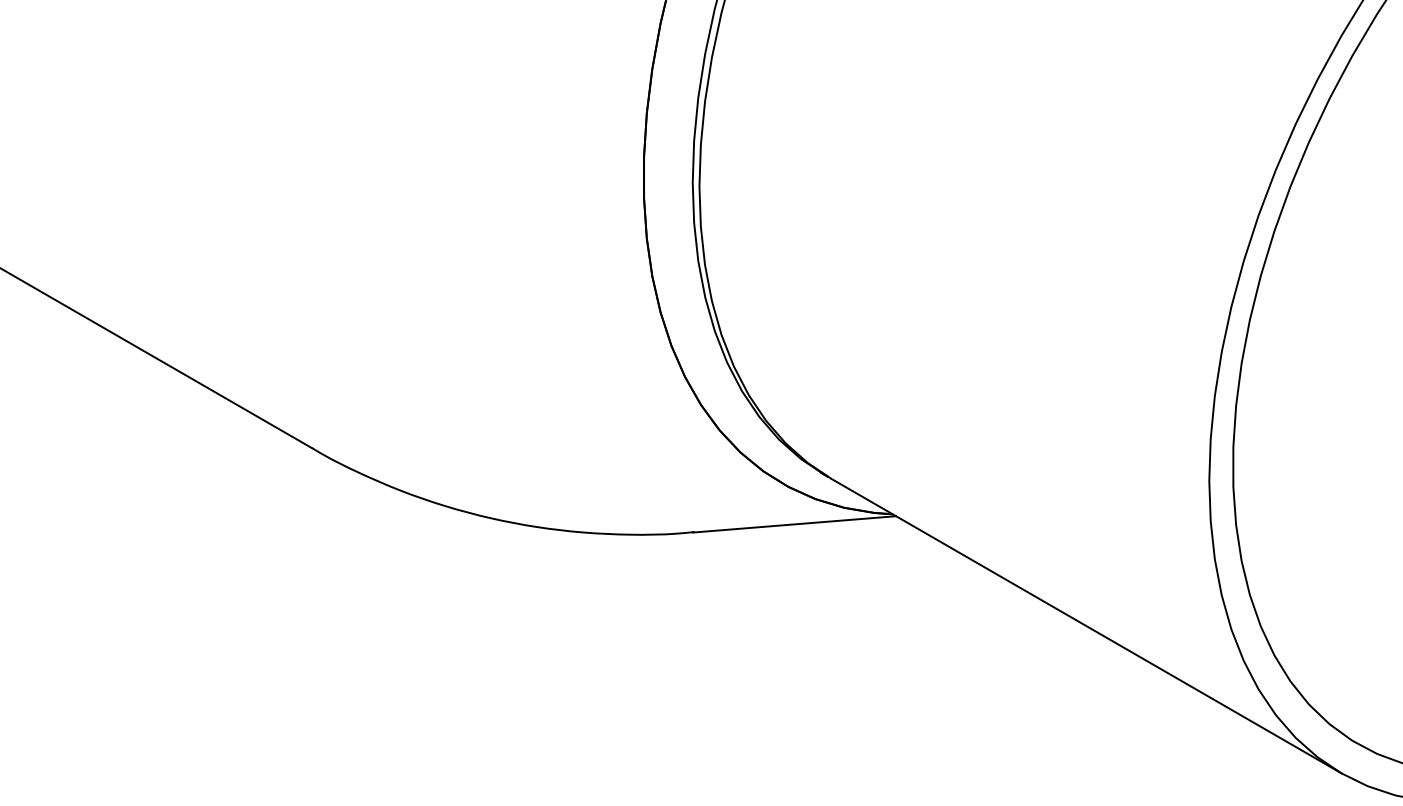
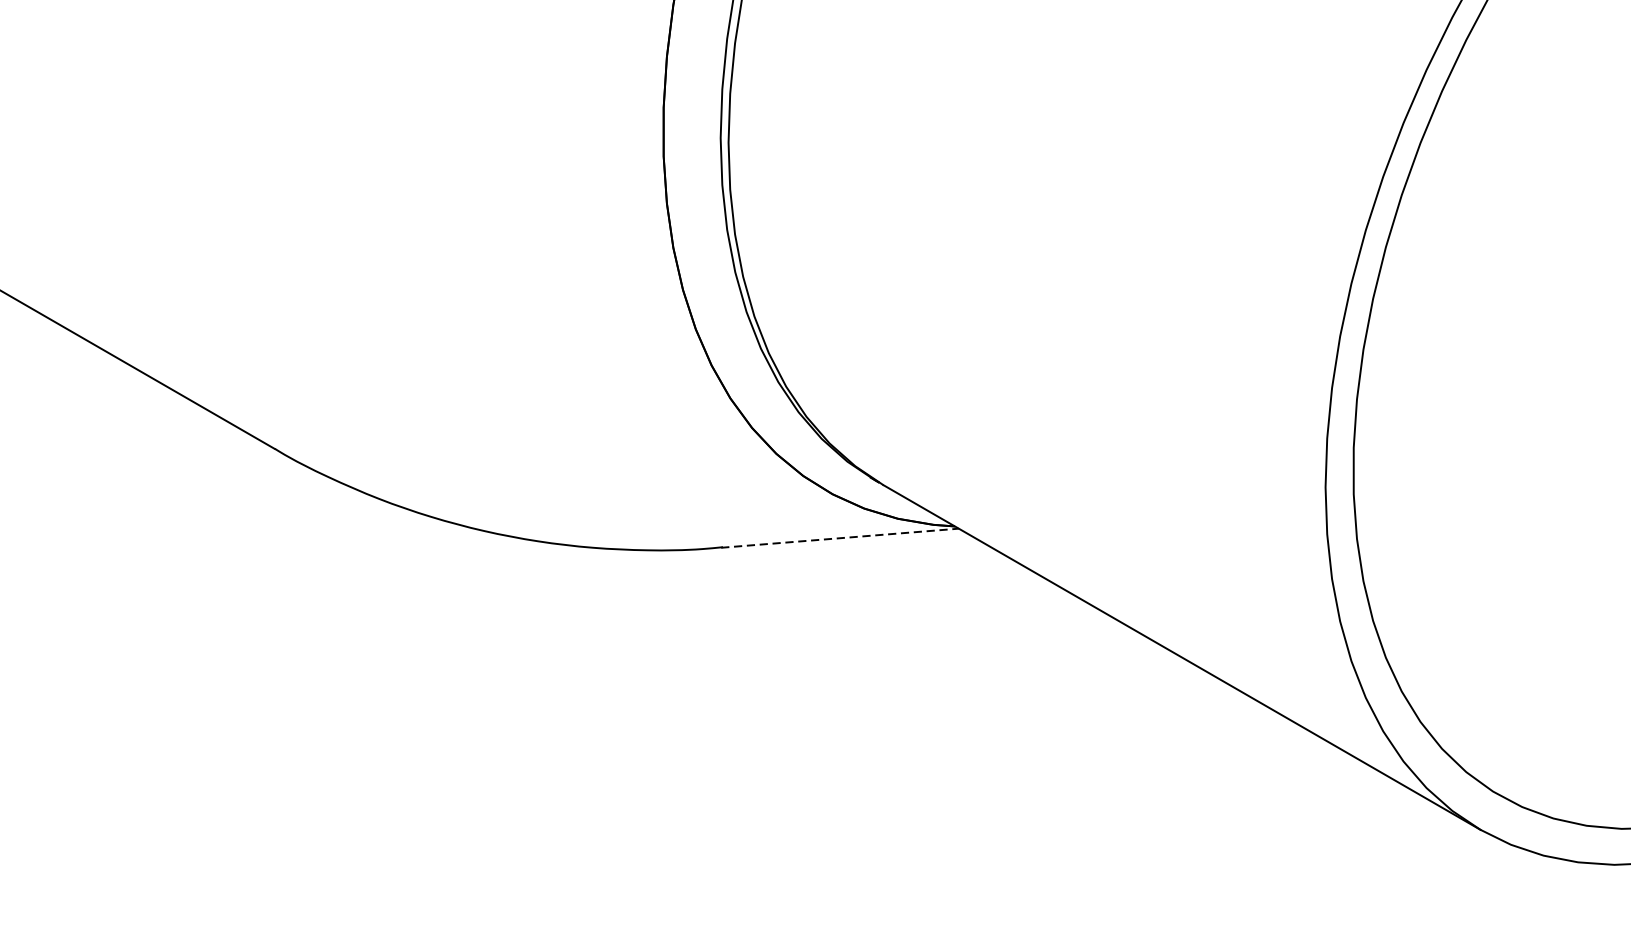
line: (794, 524) -> (839, 538), solid -> dashed

